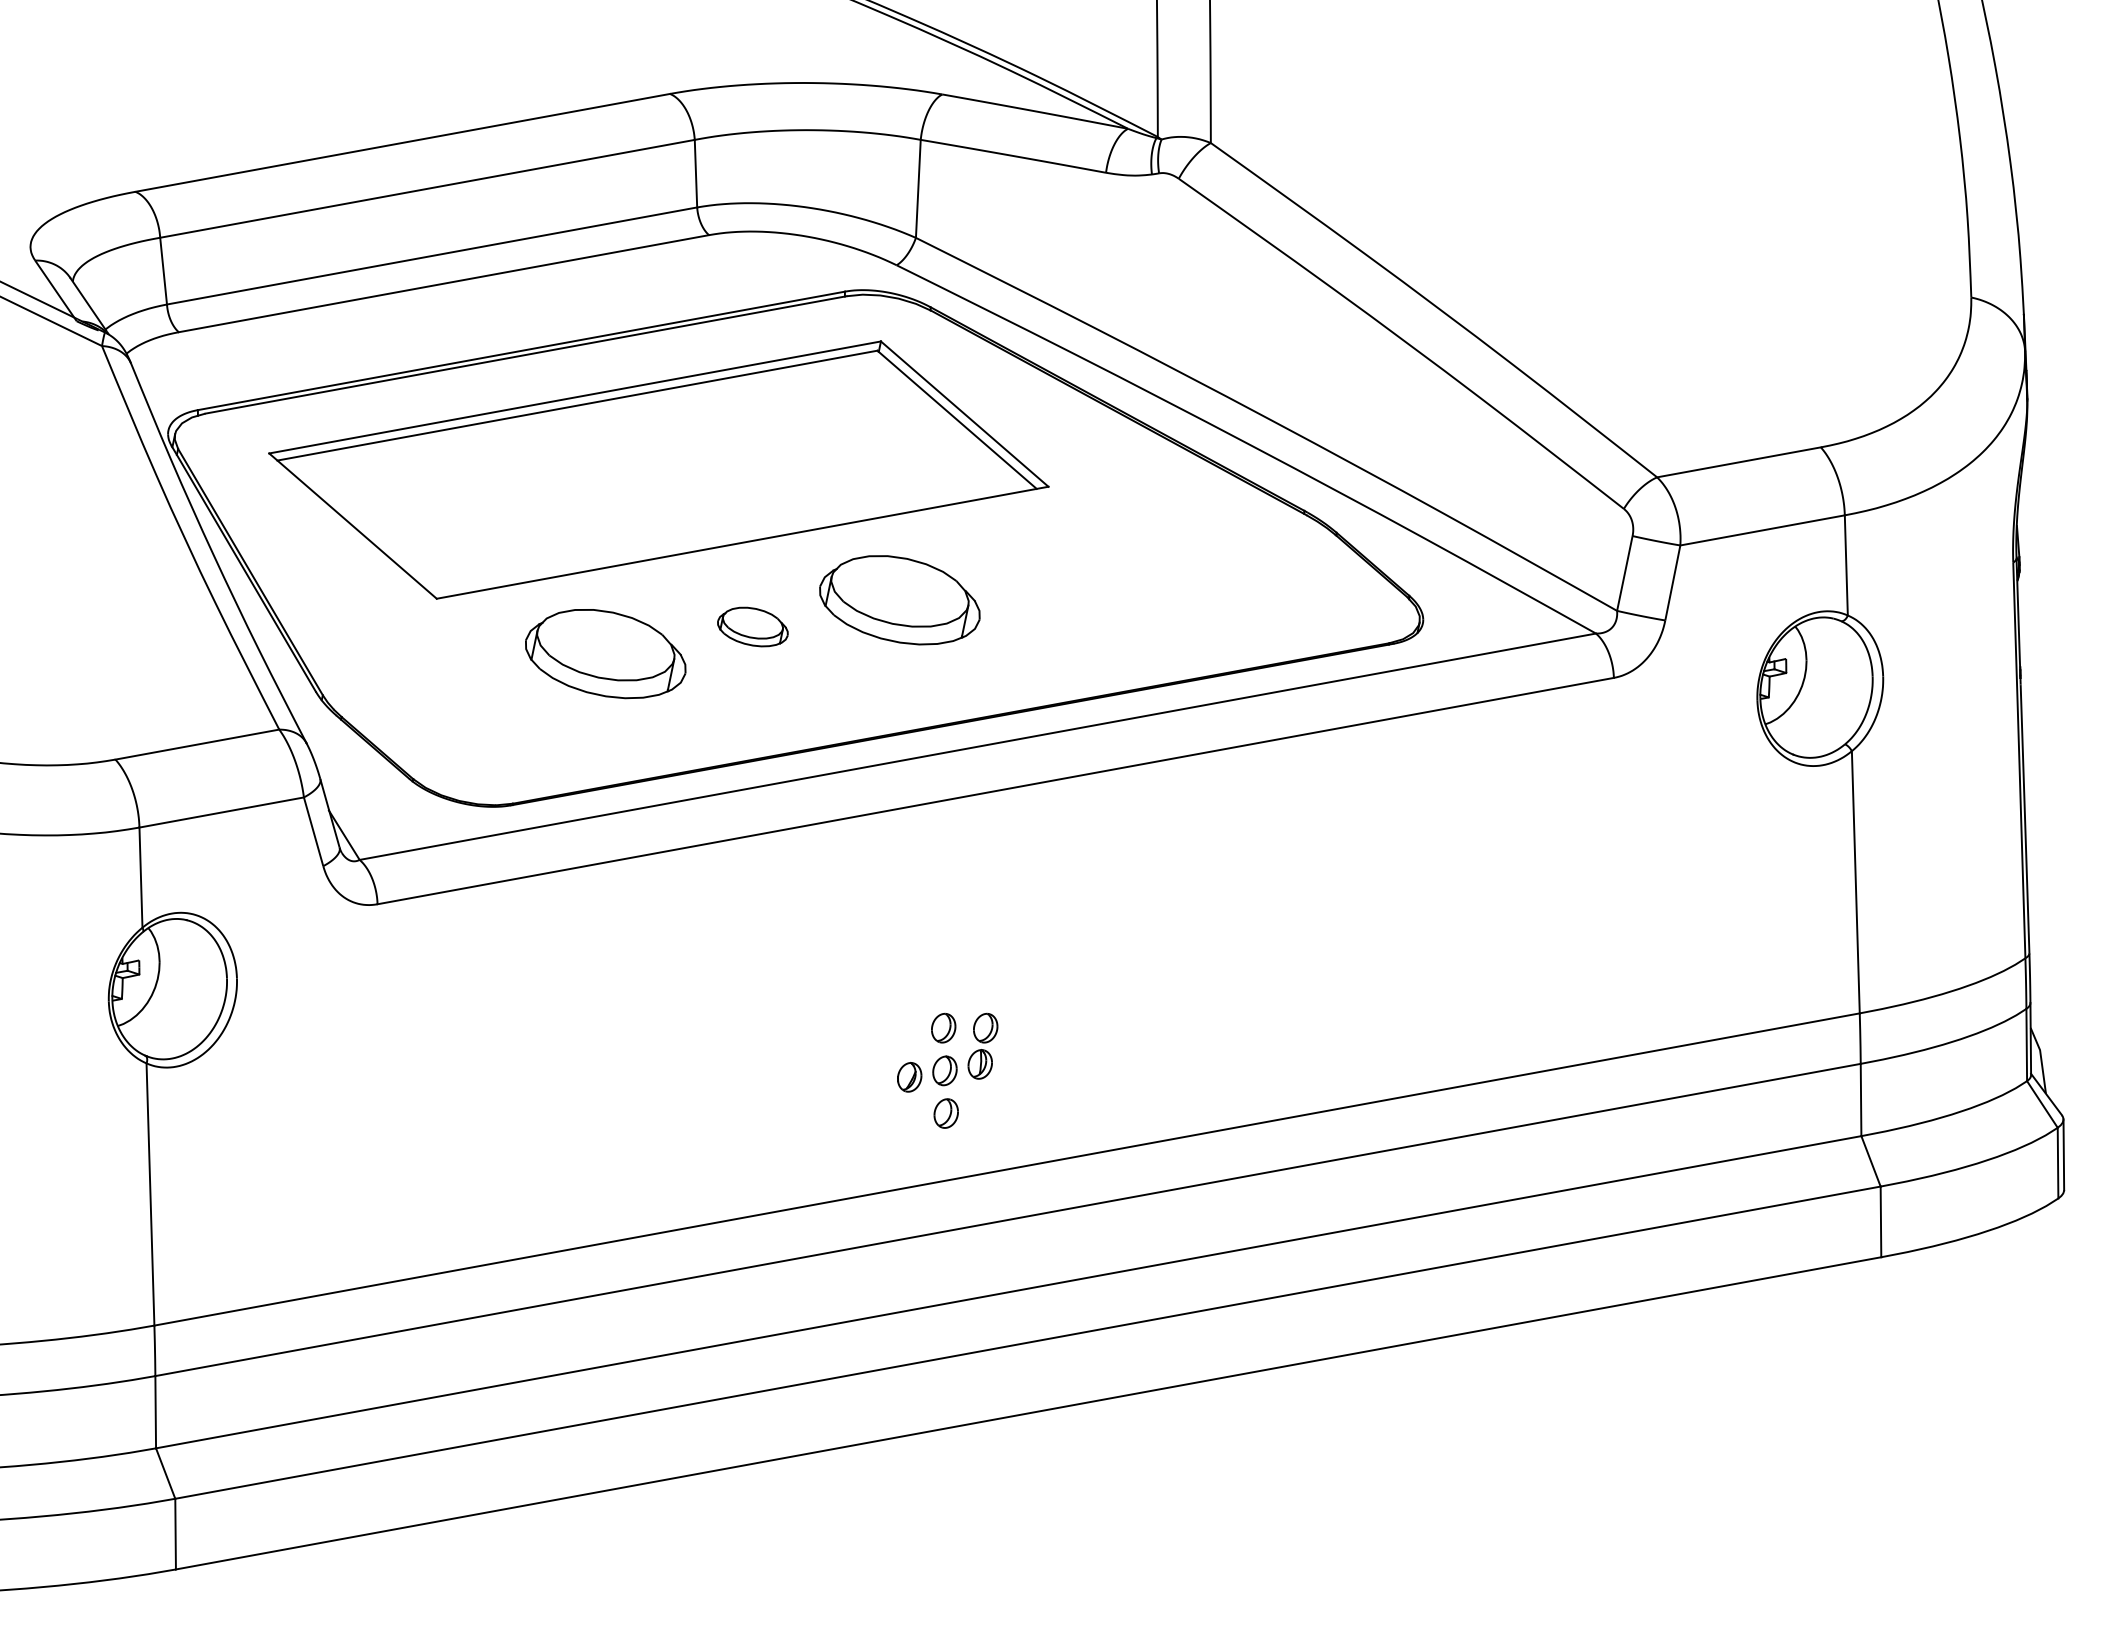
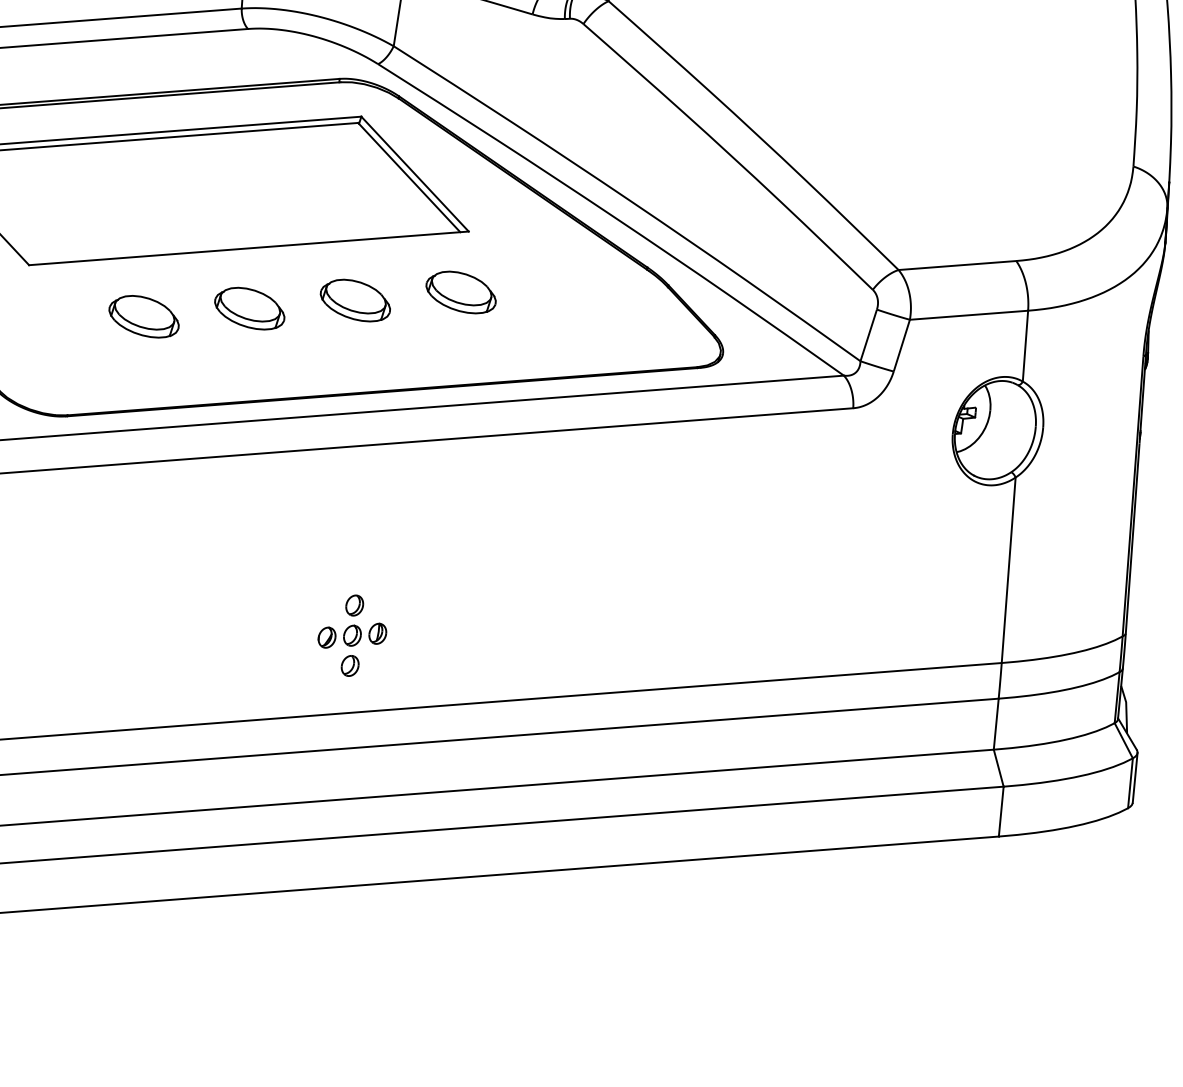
part: (1046, 572) -> (460, 291), added
part: (899, 599) -> (355, 300), size x0.62
part: (752, 626) -> (249, 308), size x1.43
part: (605, 653) -> (144, 316), size x0.62
part: (985, 1027) -> (384, 608), removed

